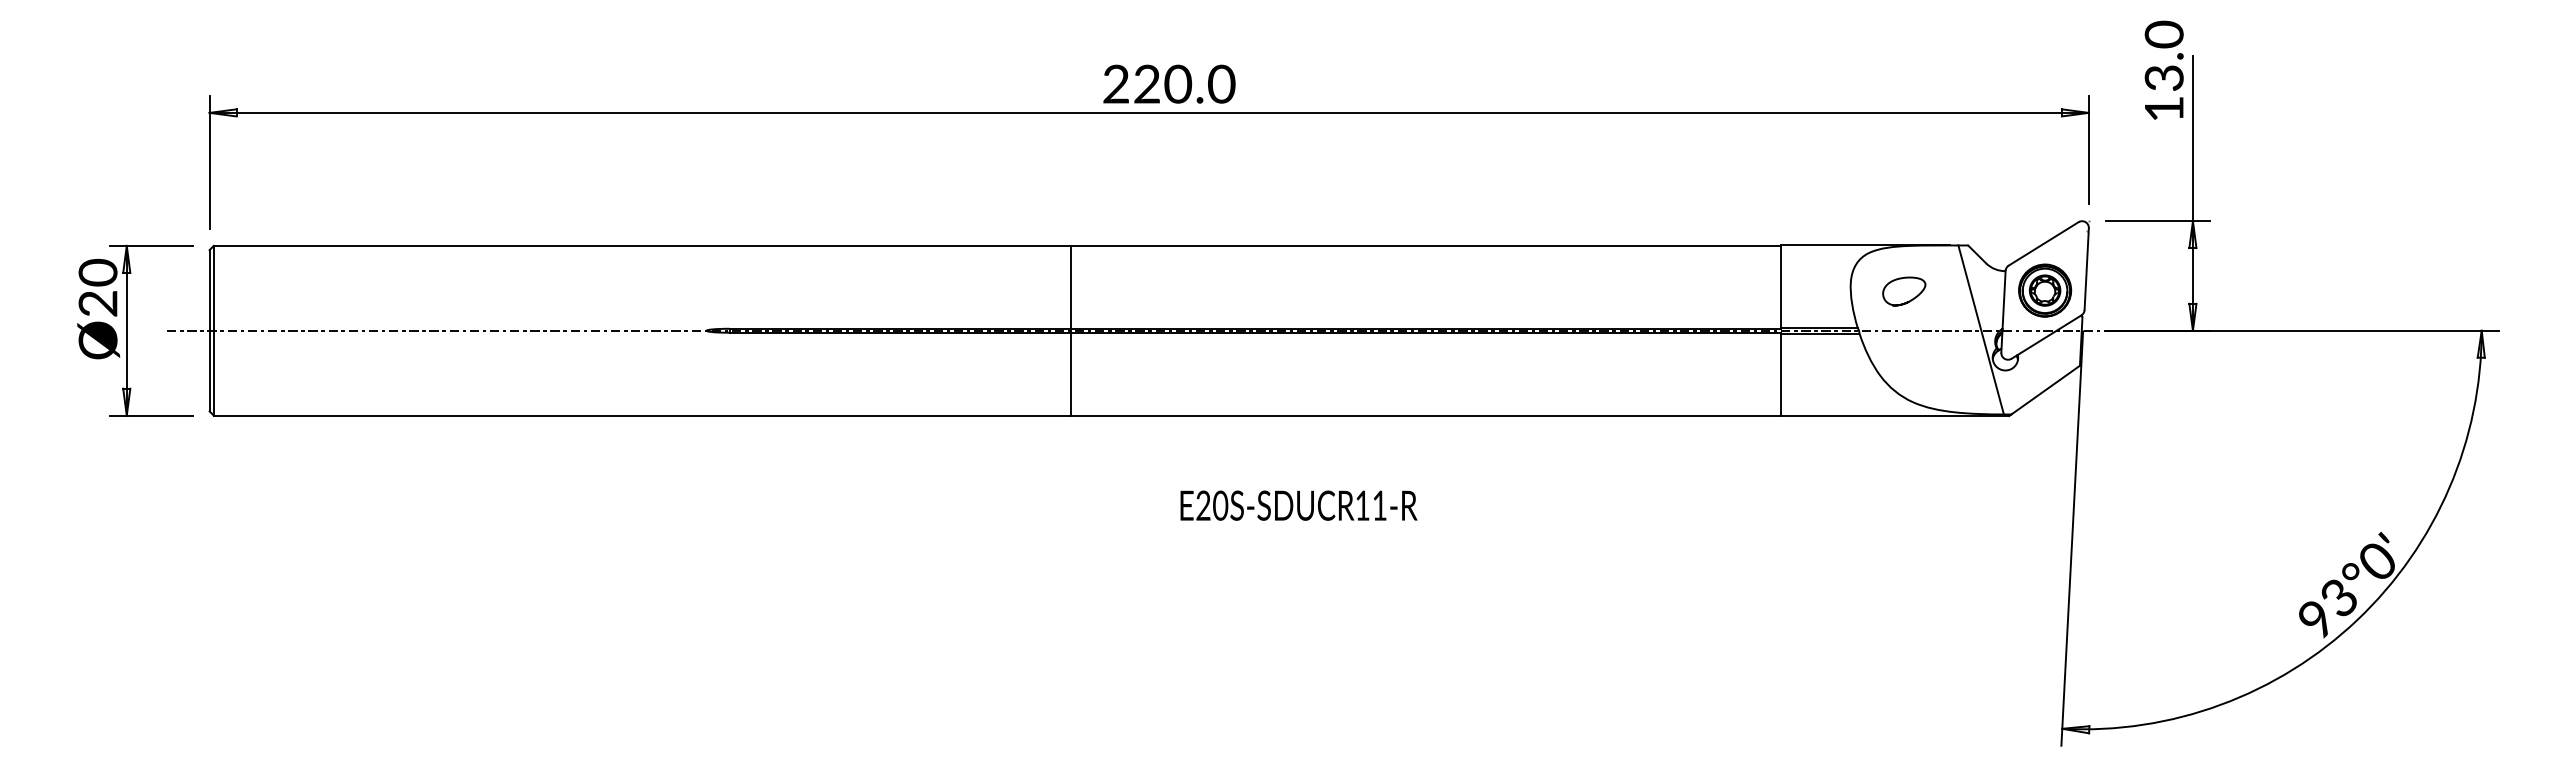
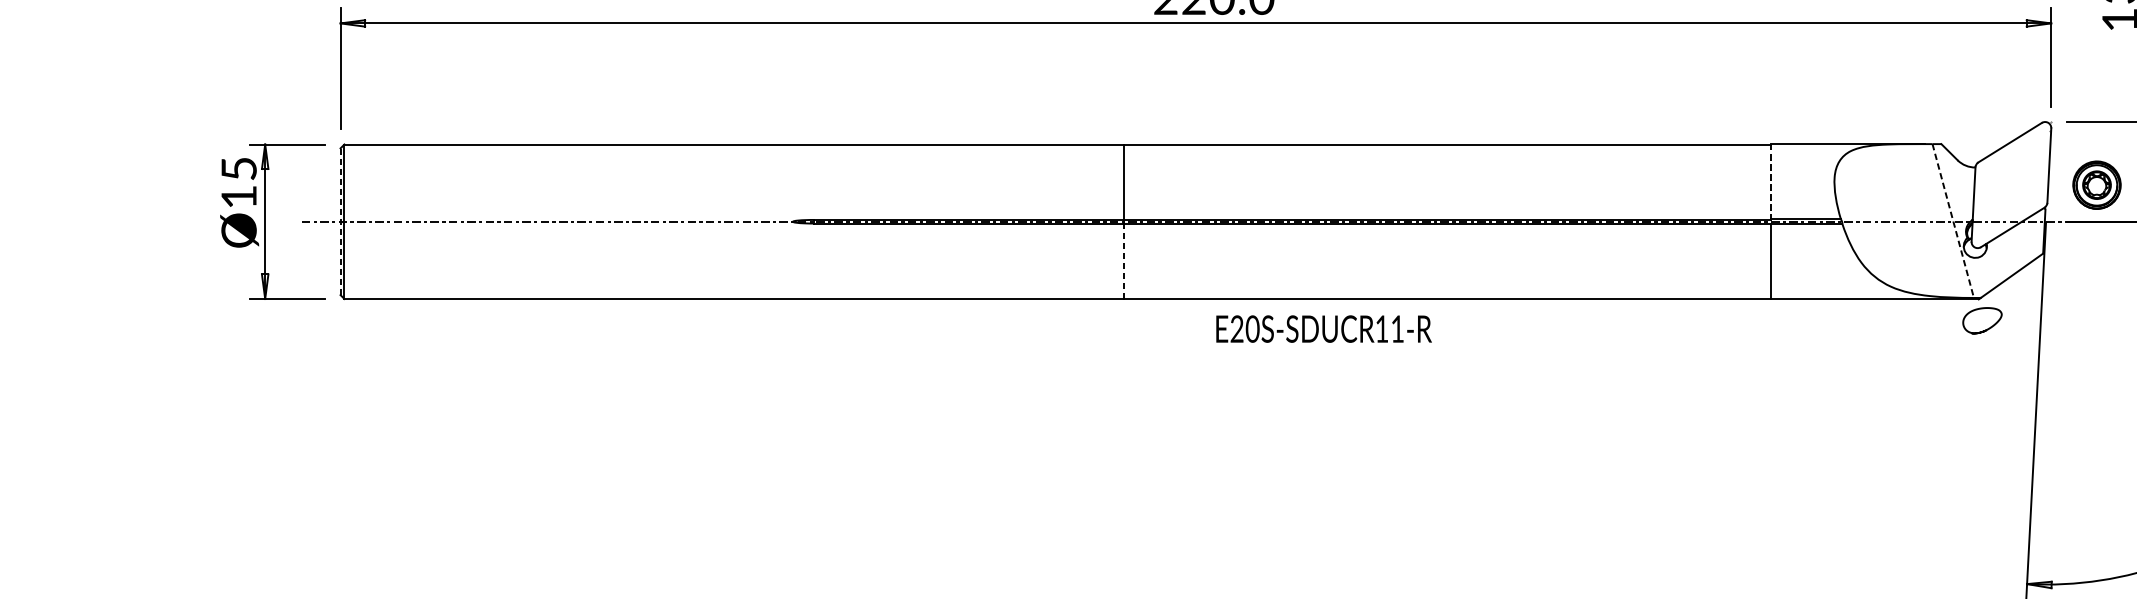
text: (97, 287) -> (238, 182), Ø20 -> Ø15
line: (1780, 287) -> (1770, 182), solid -> dashed
part: (2045, 290) -> (2097, 185), moved
curve: (1908, 300) -> (1986, 328), moved
line: (1981, 329) -> (1953, 220), solid -> dashed
line: (209, 330) -> (340, 221), solid -> dashed
line: (1070, 373) -> (1124, 260), solid -> dashed
text: (1298, 505) -> (1323, 328), moved

